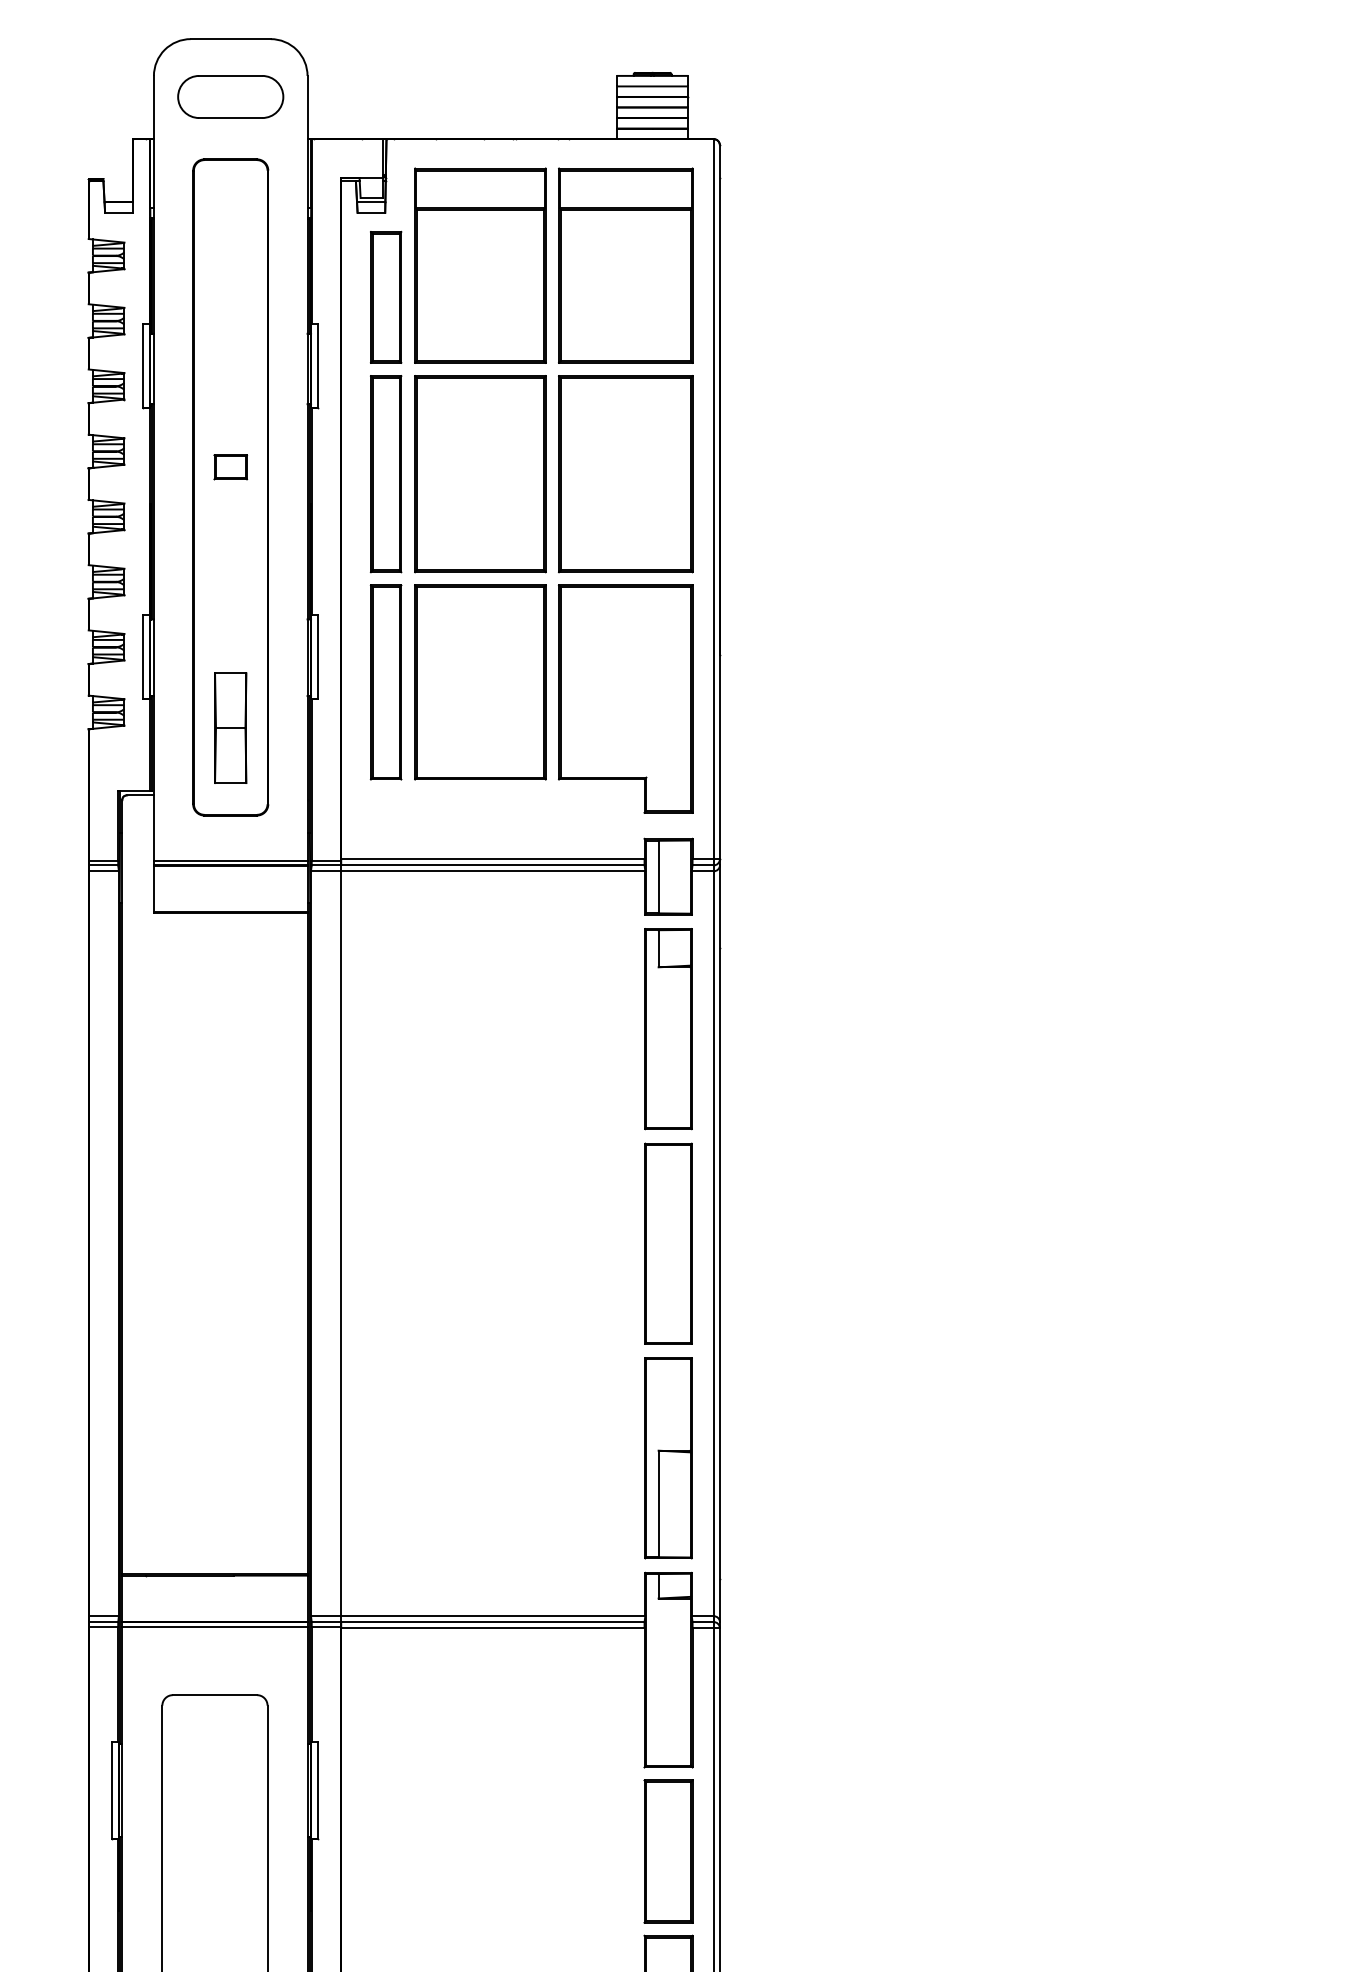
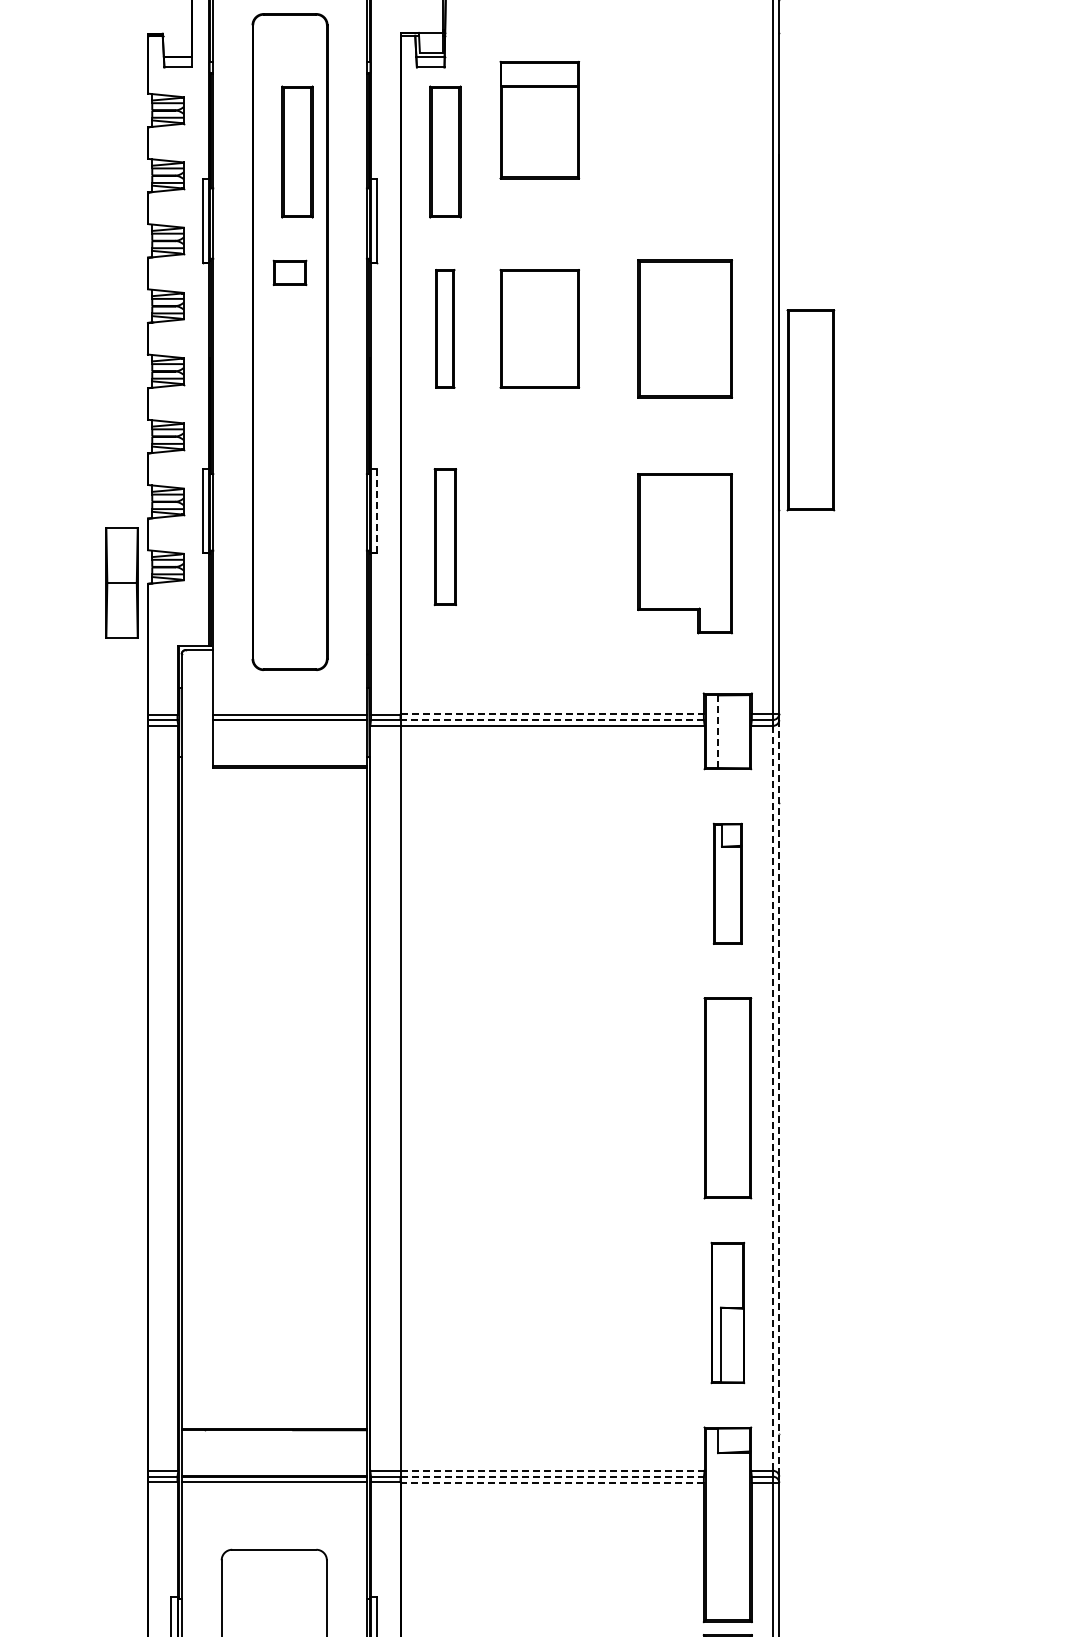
part: (480, 265) -> (539, 120), size x0.6
part: (625, 265) -> (684, 120), removed
part: (237, 296) -> (296, 151), added
part: (230, 467) -> (289, 273), moved
part: (385, 474) -> (444, 329), size x0.6
part: (480, 474) -> (539, 329), size x0.6
part: (625, 474) -> (684, 329), size x0.7
part: (751, 555) -> (810, 410), added
line: (318, 657) -> (377, 512), solid -> dashed
part: (385, 682) -> (444, 537), size x0.7
part: (480, 682) -> (539, 537), removed
part: (625, 698) -> (684, 553), size x0.7
part: (230, 727) -> (121, 582), moved
line: (492, 859) -> (551, 714), solid -> dashed
line: (492, 865) -> (551, 720), solid -> dashed
line: (658, 876) -> (717, 731), solid -> dashed
part: (668, 1029) -> (727, 884), size x0.6
line: (713, 1244) -> (772, 1099), solid -> dashed
line: (719, 1244) -> (778, 1099), solid -> dashed
part: (668, 1458) -> (727, 1313), size x0.7
line: (493, 1616) -> (552, 1471), solid -> dashed
line: (492, 1622) -> (551, 1477), solid -> dashed
line: (492, 1628) -> (551, 1483), solid -> dashed

